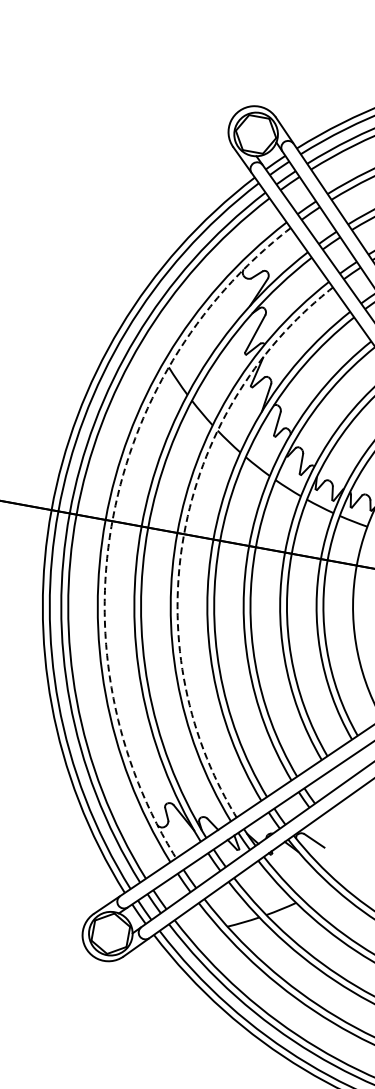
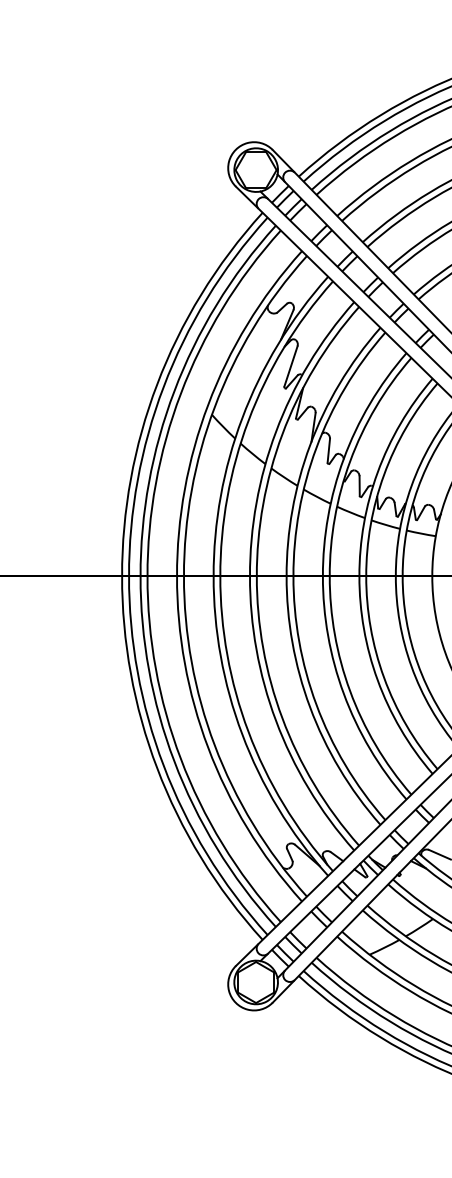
arc: (111, 521) -> (183, 576), dashed -> solid
arc: (183, 534) -> (256, 576), dashed -> solid

